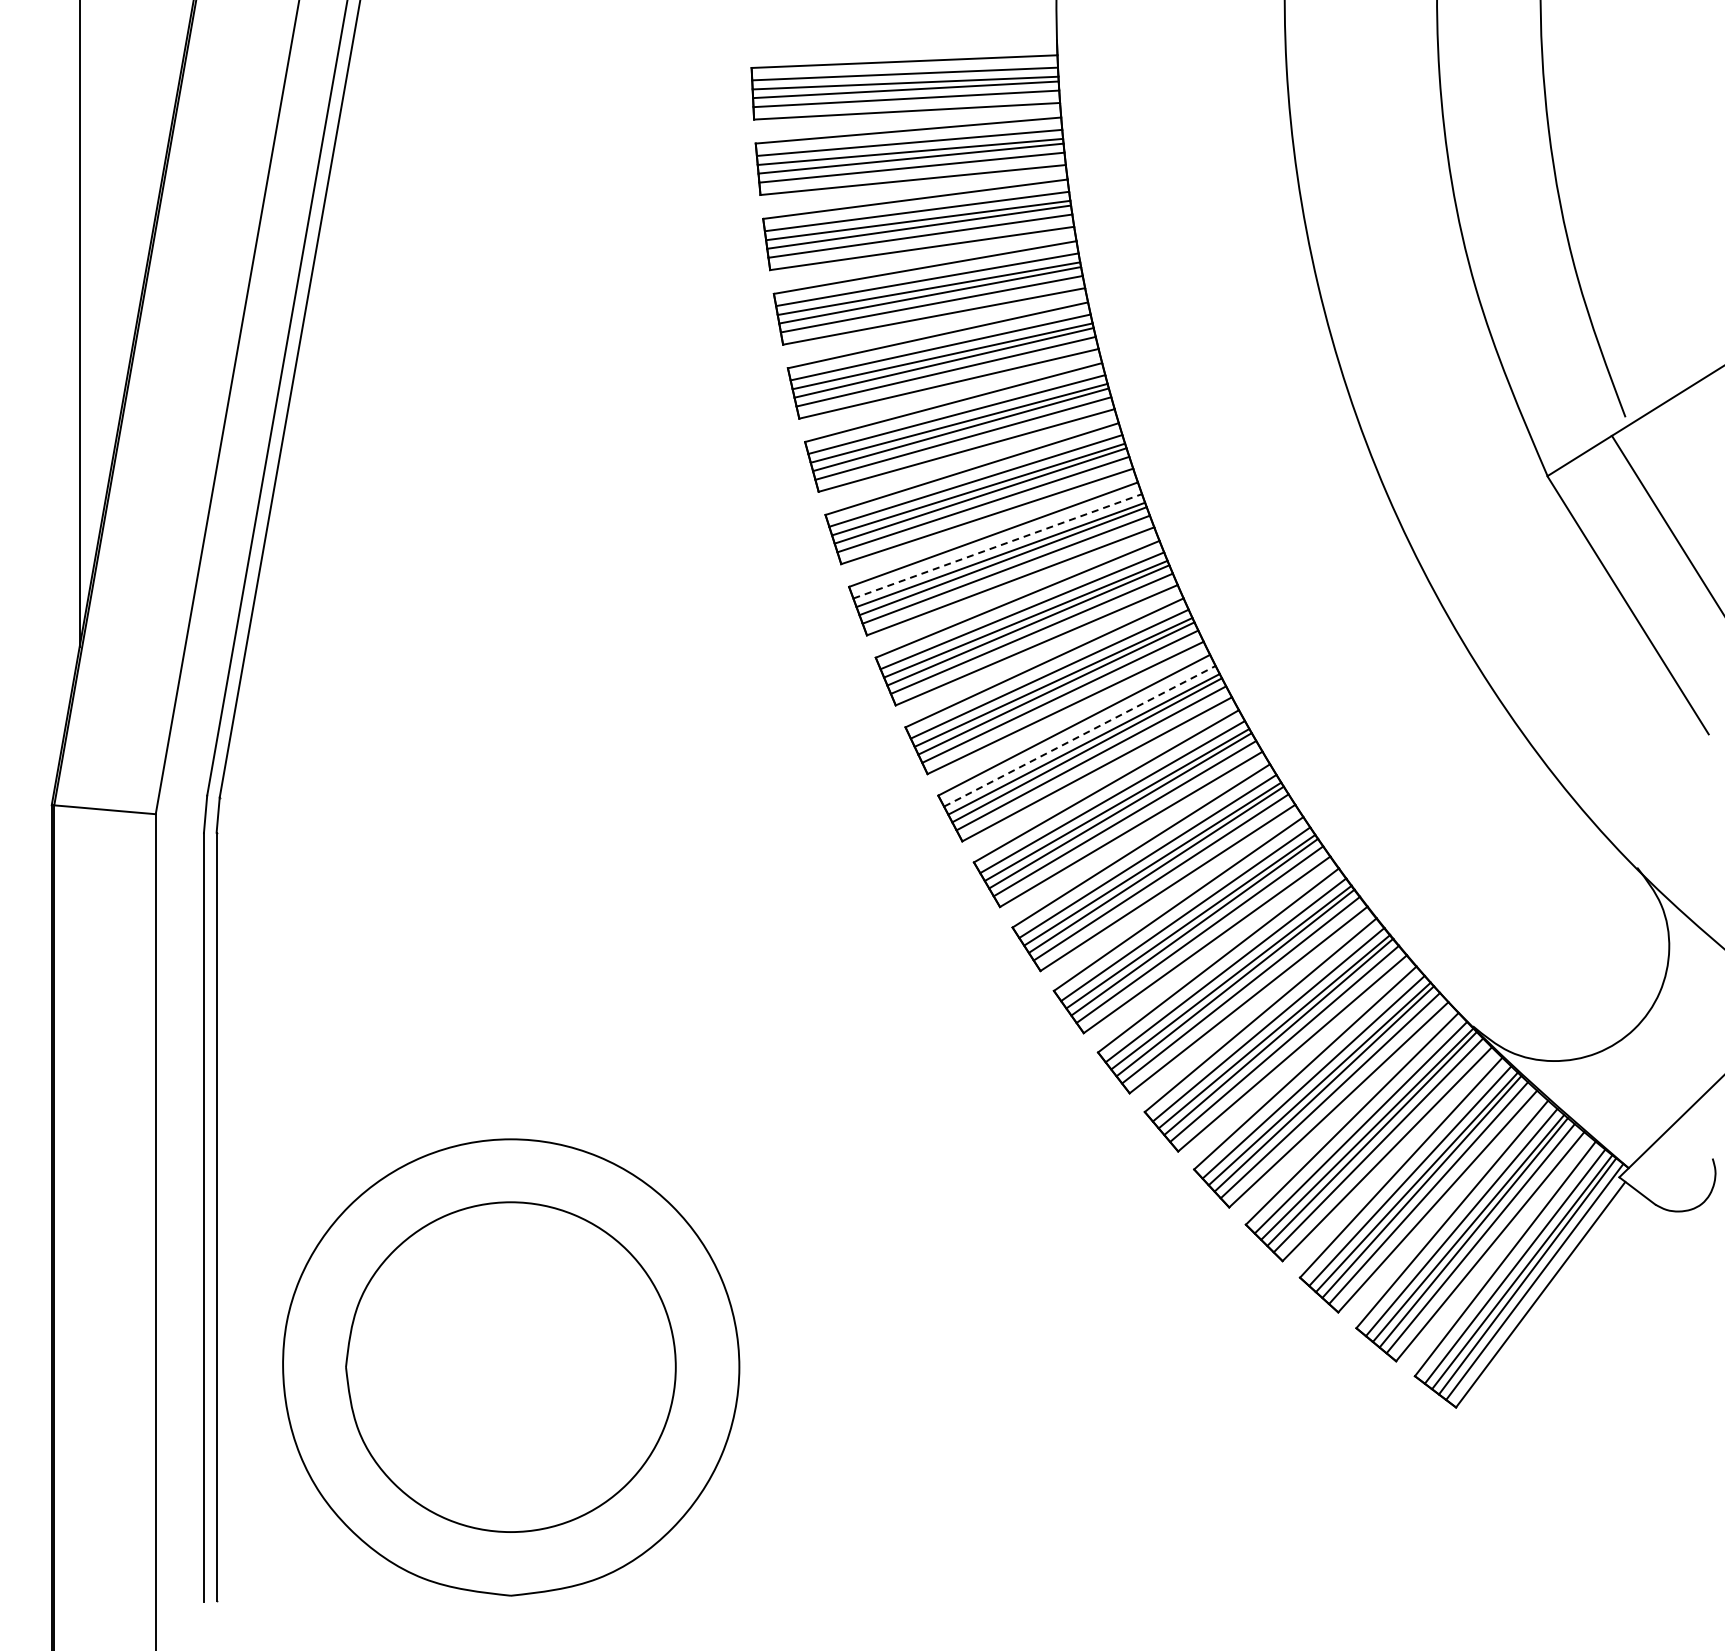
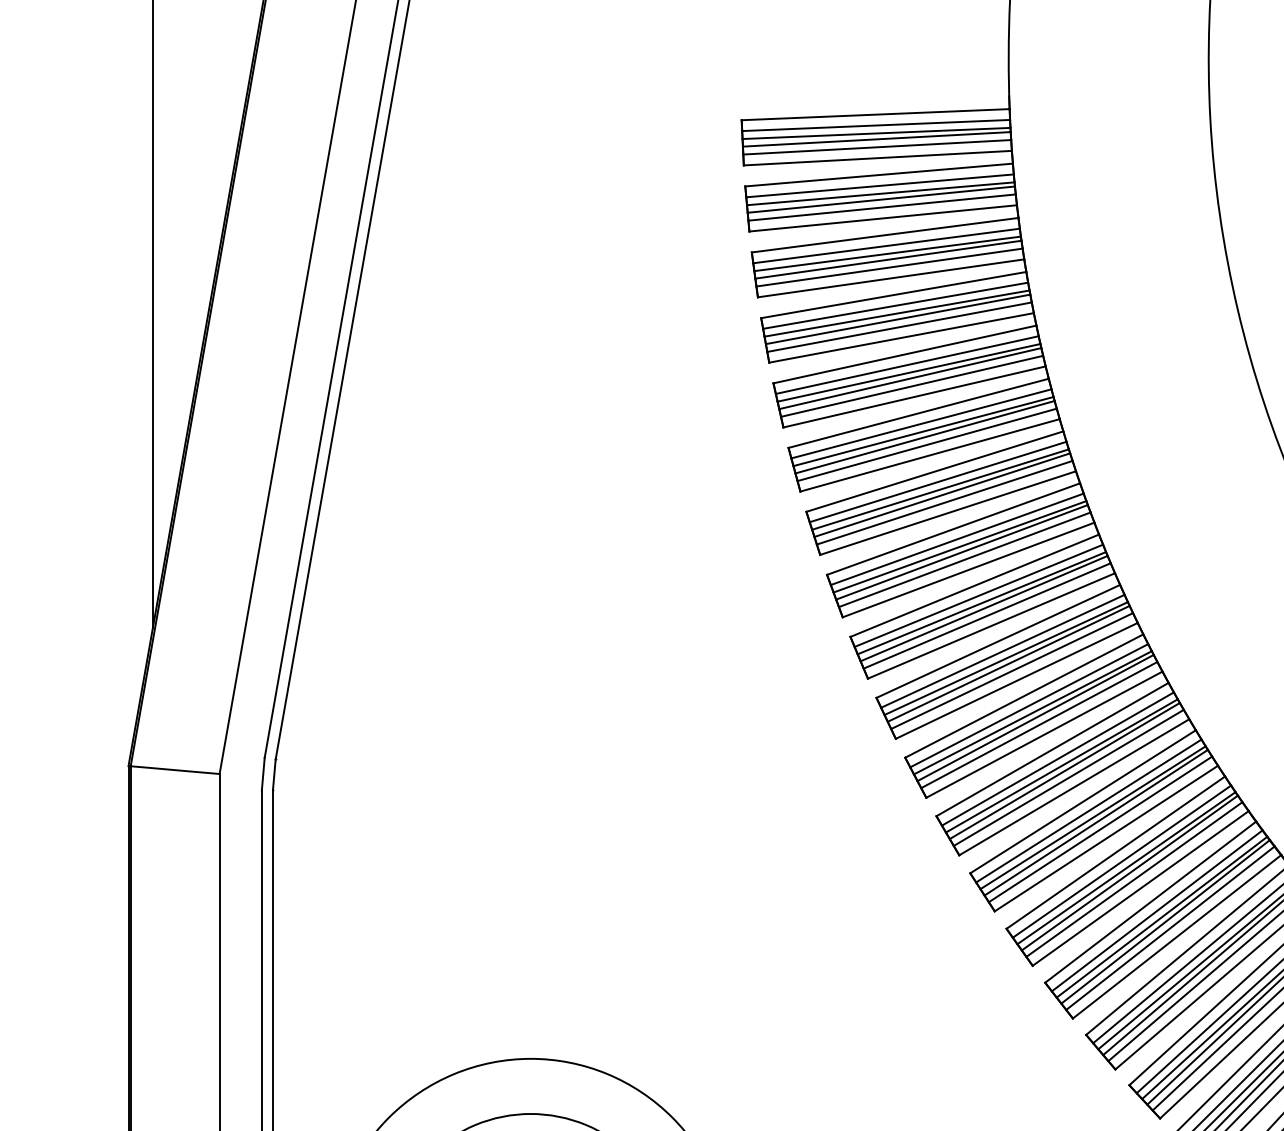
line: (998, 546) -> (957, 539), dashed -> solid
line: (1079, 736) -> (1028, 705), dashed -> solid

